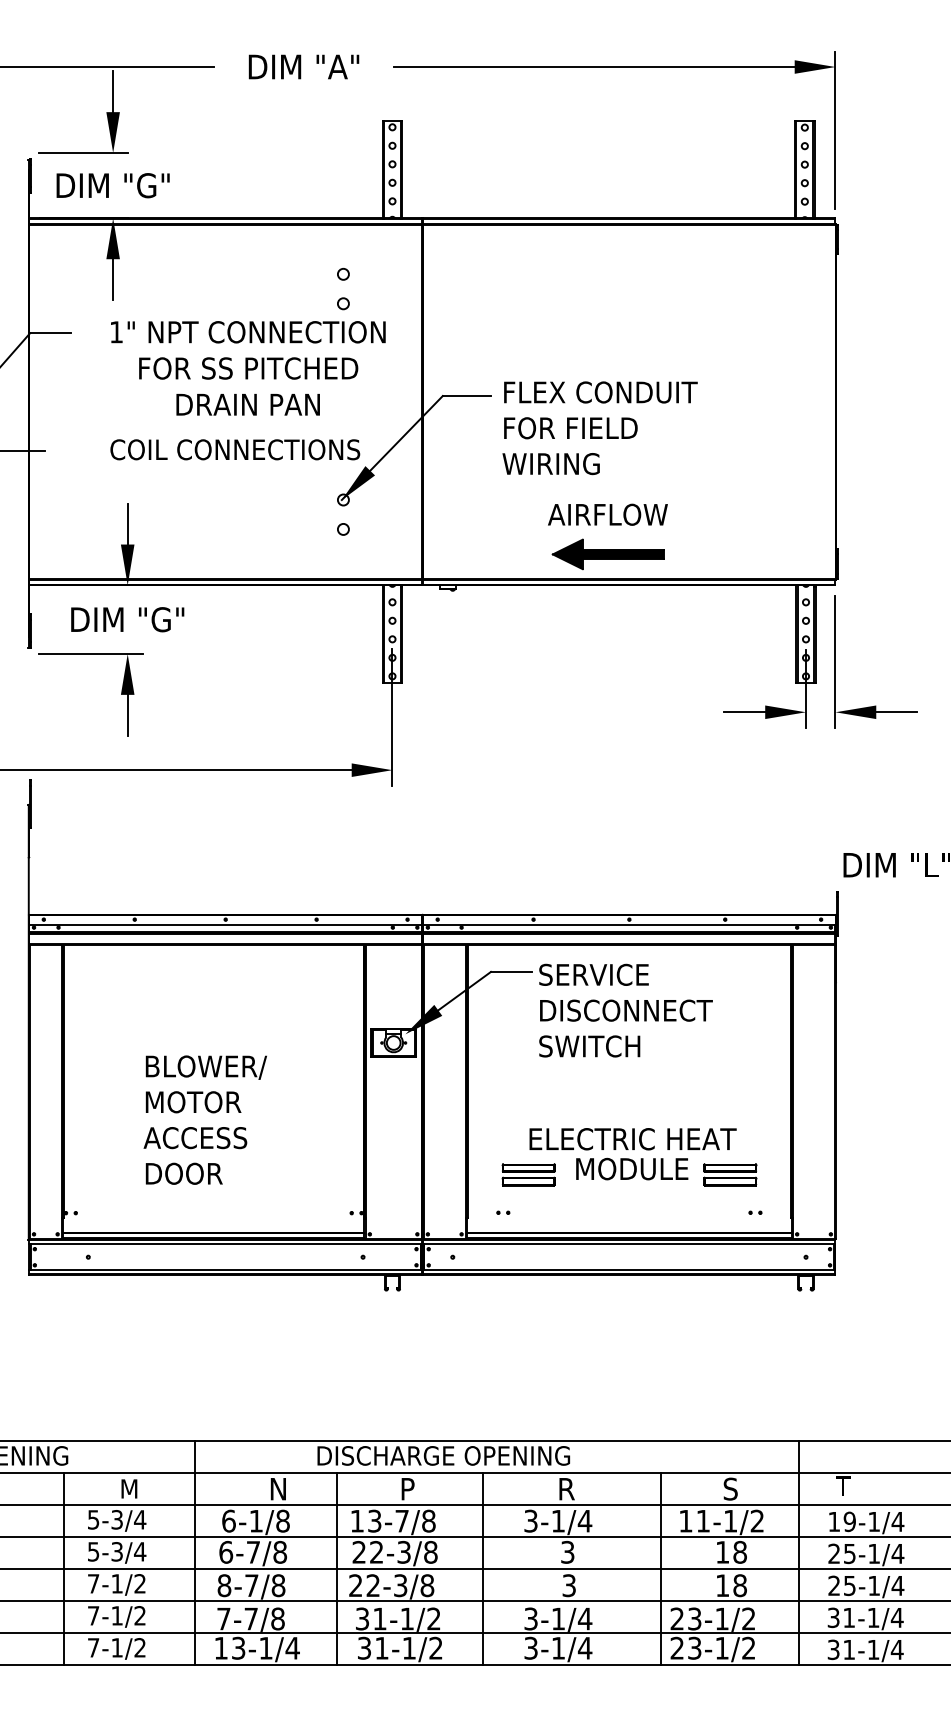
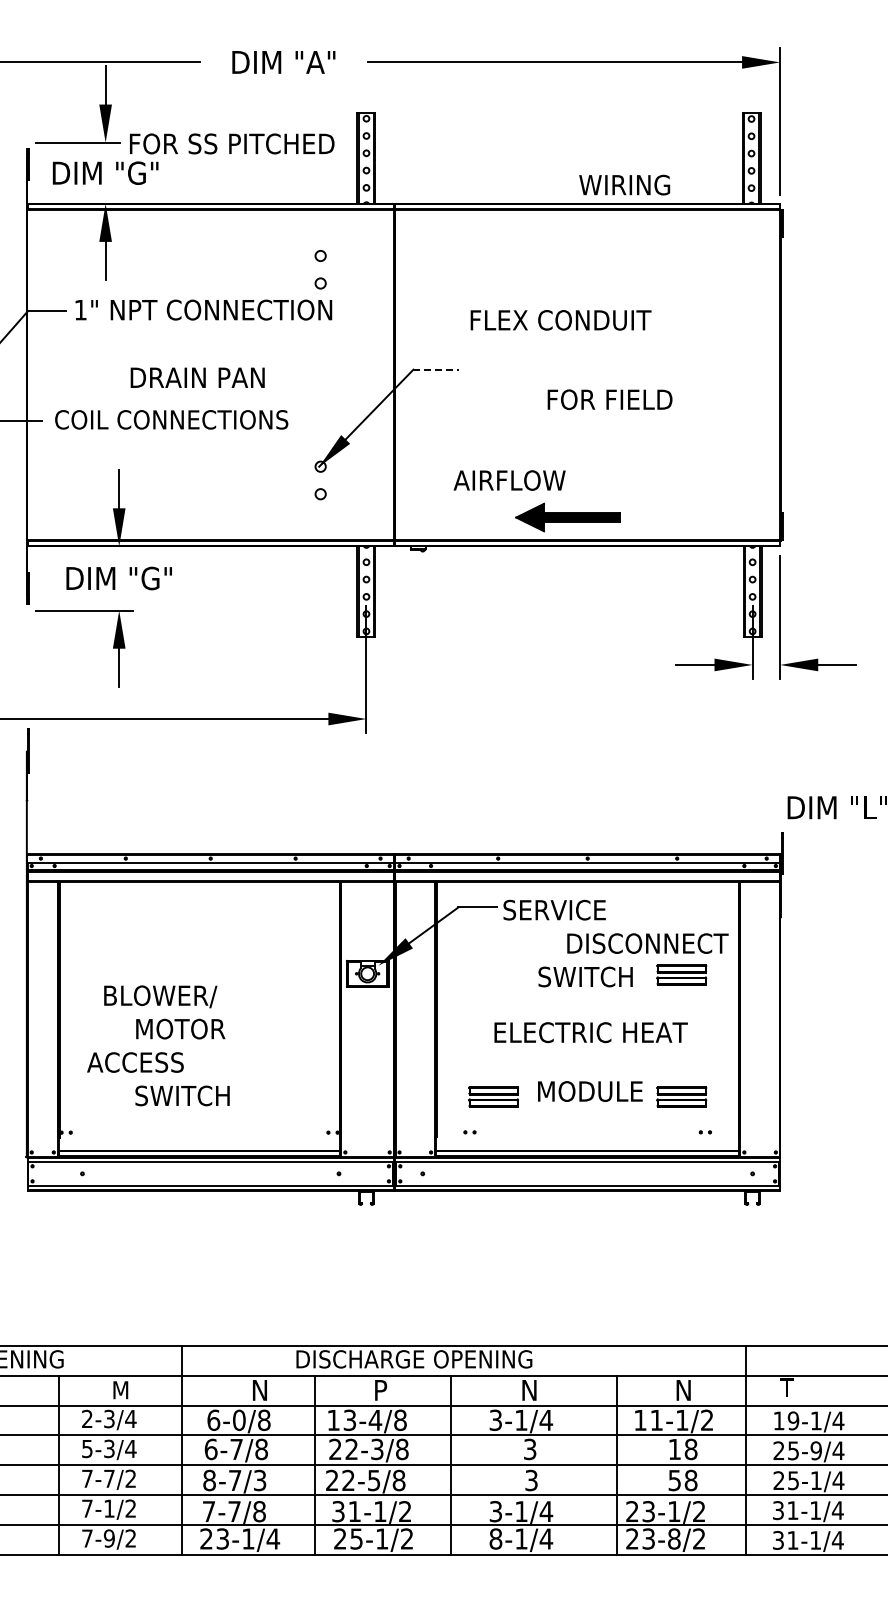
text: (247, 331) -> (203, 309), moved
text: (249, 368) -> (232, 143), moved
text: (600, 392) -> (560, 320), moved
line: (467, 395) -> (436, 369), solid -> dashed
text: (247, 404) -> (197, 377), moved
text: (570, 427) -> (609, 399), moved
text: (235, 449) -> (171, 419), moved
text: (550, 463) -> (624, 184), moved
text: (607, 514) -> (509, 480), moved
text: (625, 1010) -> (647, 943), moved
part: (729, 1043) -> (681, 974), added
text: (589, 1045) -> (585, 976), moved
text: (206, 1067) -> (160, 996), moved
text: (195, 1138) -> (135, 1062), moved
text: (632, 1139) -> (590, 1032), moved
text: (195, 1173) -> (182, 1095), DOOR -> SWITCH
text: (568, 1489) -> (530, 1390), R -> N
text: (730, 1489) -> (682, 1390), S -> N
text: (93, 1519) -> (87, 1418), 5-3/4 -> 2-3/4
text: (256, 1520) -> (239, 1419), 6-1/8 -> 6-0/8
text: (402, 1521) -> (375, 1420), 13-7/8 -> 13-4/8
text: (873, 1553) -> (815, 1450), 25-1/4 -> 25-9/4
text: (117, 1583) -> (109, 1478), 7-1/2 -> 7-7/2
text: (401, 1584) -> (374, 1479), 22-3/8 -> 22-5/8
text: (277, 1585) -> (259, 1480), 8-7/8 -> 8-7/3
text: (722, 1585) -> (674, 1480), 18 -> 58
text: (116, 1647) -> (108, 1538), 7-1/2 -> 7-9/2
text: (221, 1647) -> (206, 1538), 13-1/4 -> 23-1/4
text: (373, 1647) -> (348, 1538), 31-1/2 -> 25-1/2
text: (530, 1647) -> (495, 1538), 3-1/4 -> 8-1/4
text: (722, 1647) -> (674, 1538), 23-1/2 -> 23-8/2

